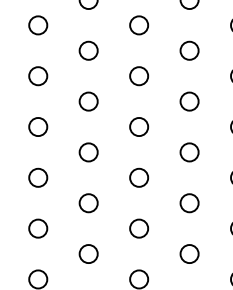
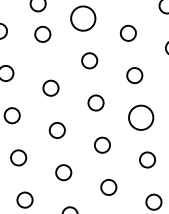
circle: (139, 76) -> (83, 18), size x1.6
circle: (88, 101) -> (42, 34), moved
circle: (189, 203) -> (141, 118), size x1.6

